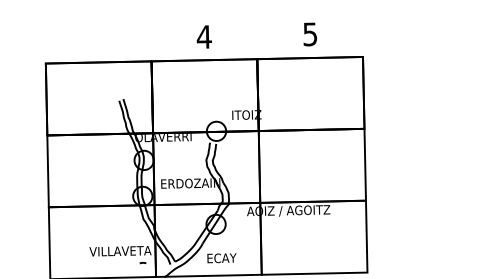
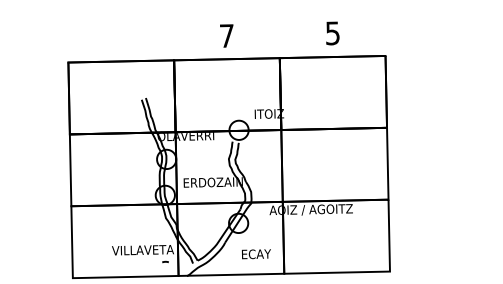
text: (203, 36) -> (226, 35), 4 -> 7
text: (221, 258) -> (256, 254), moved

